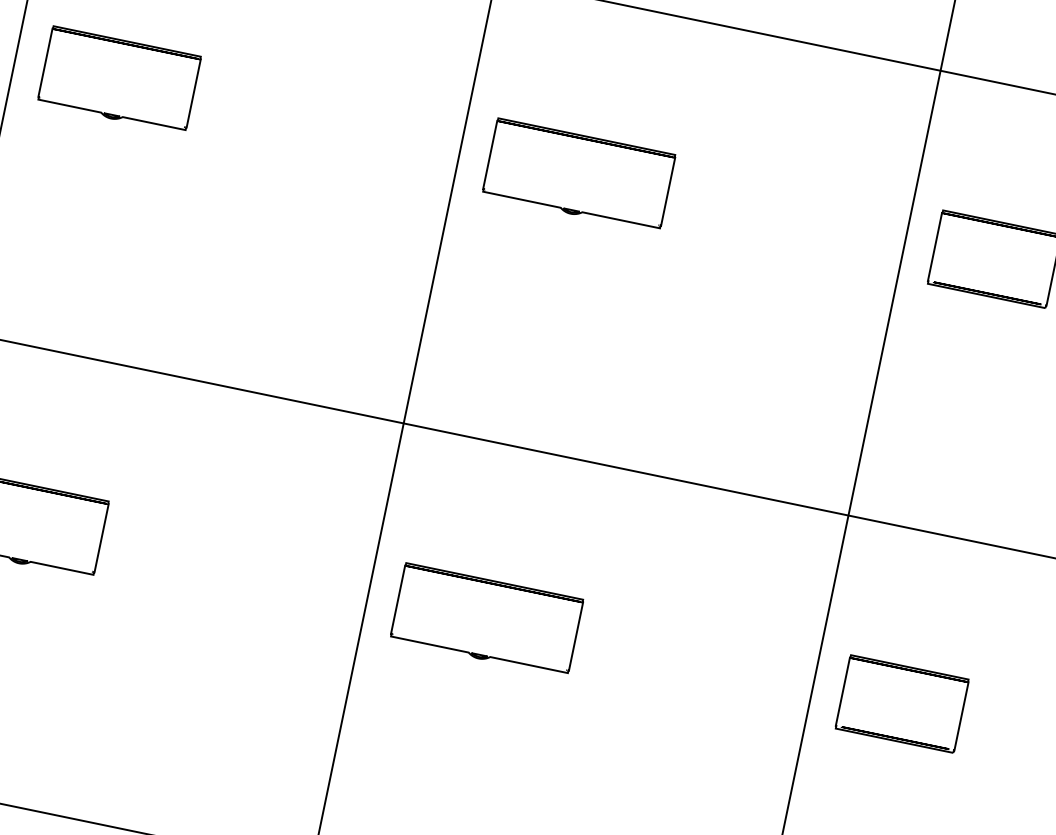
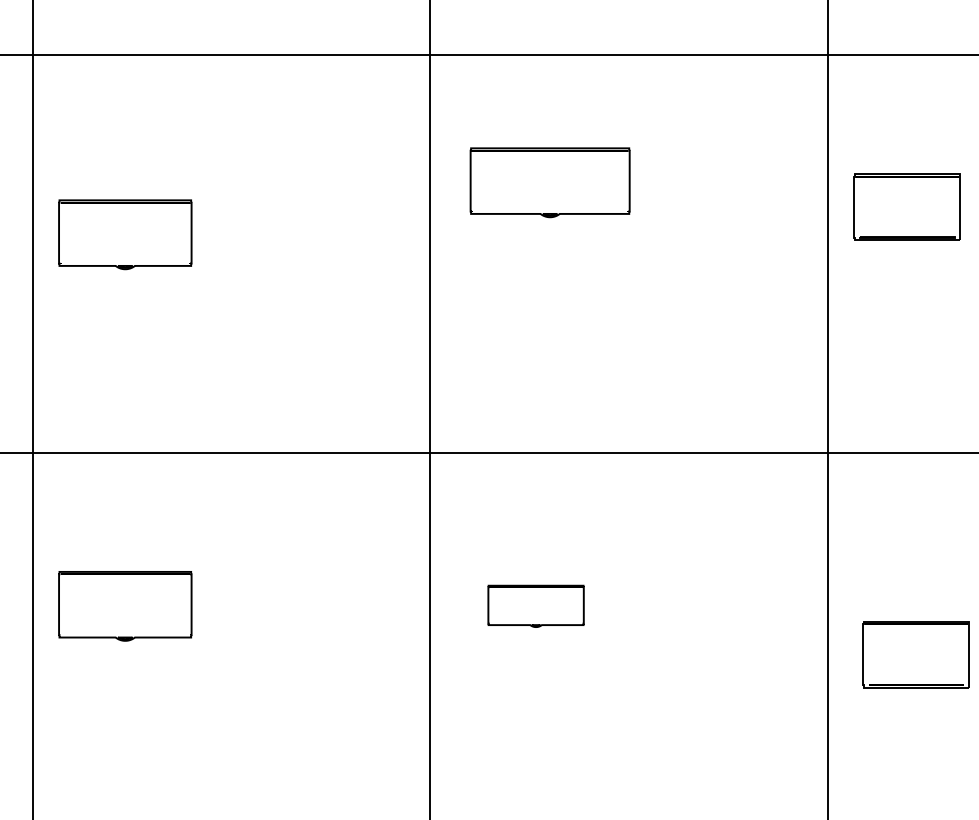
part: (119, 79) -> (125, 234), moved
part: (578, 174) -> (549, 182), moved
part: (485, 619) -> (535, 606), size x0.6
part: (901, 703) -> (915, 654), moved

